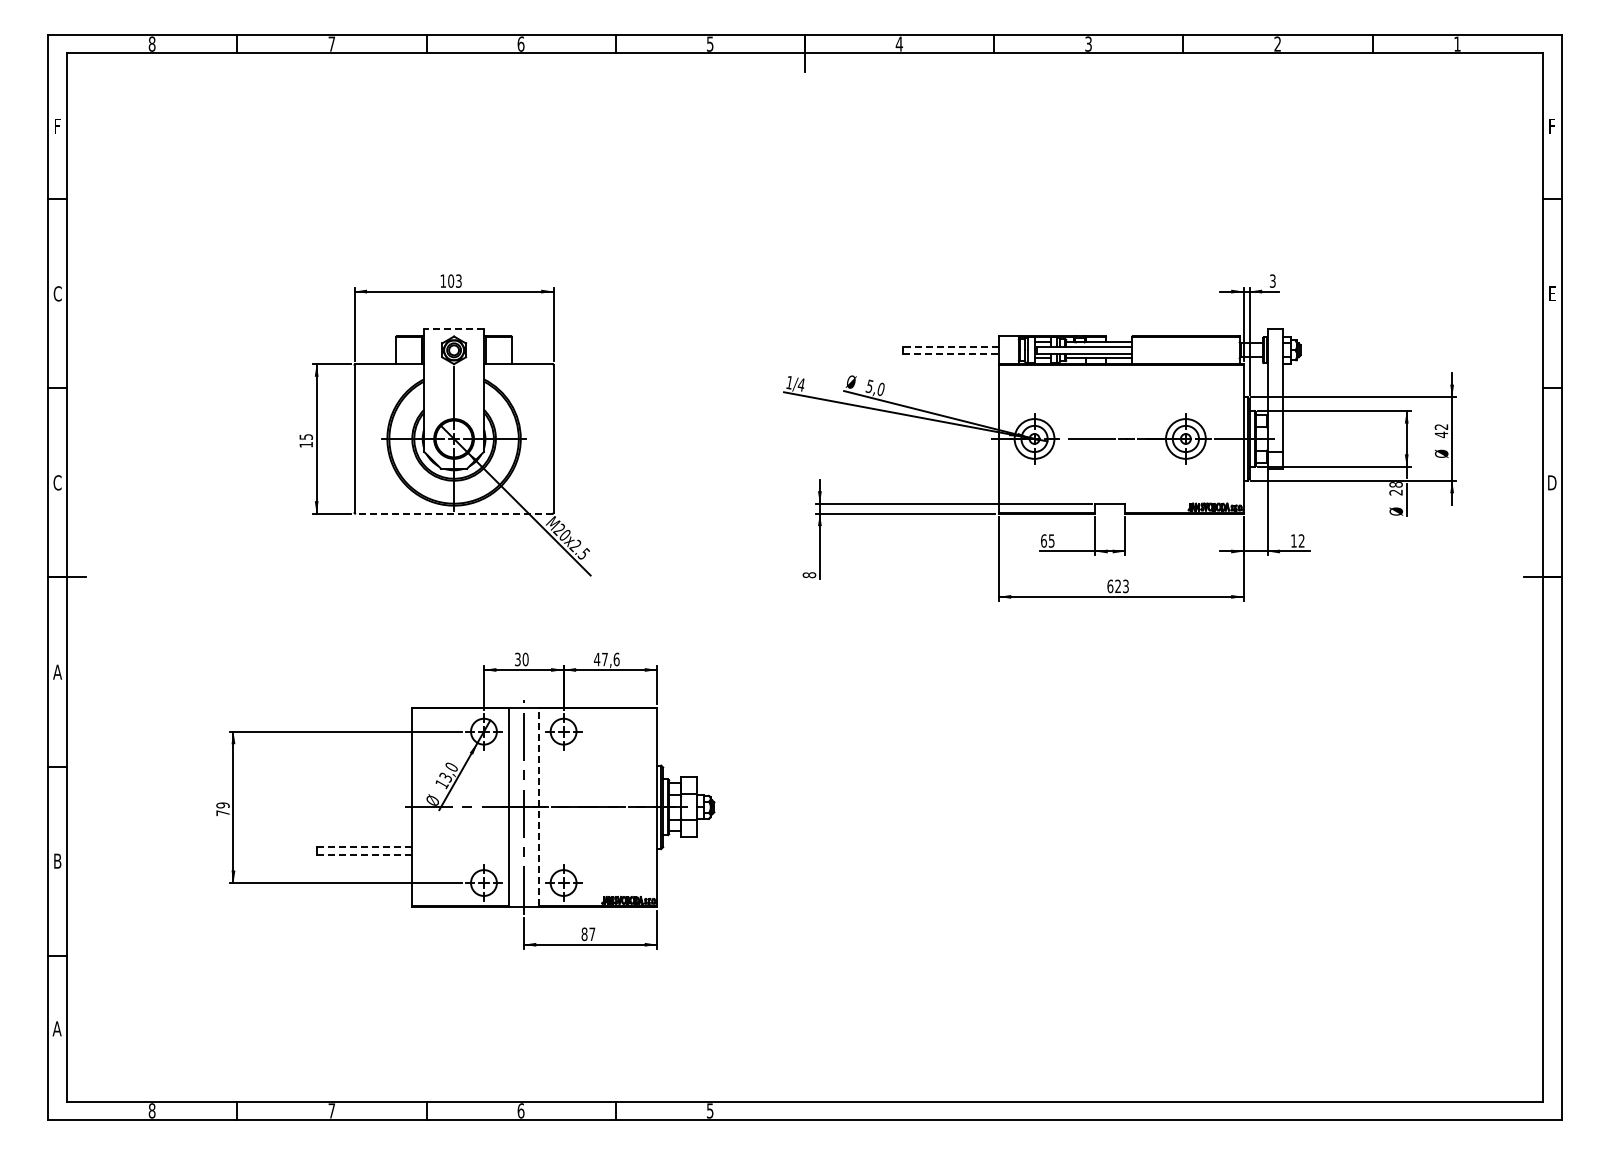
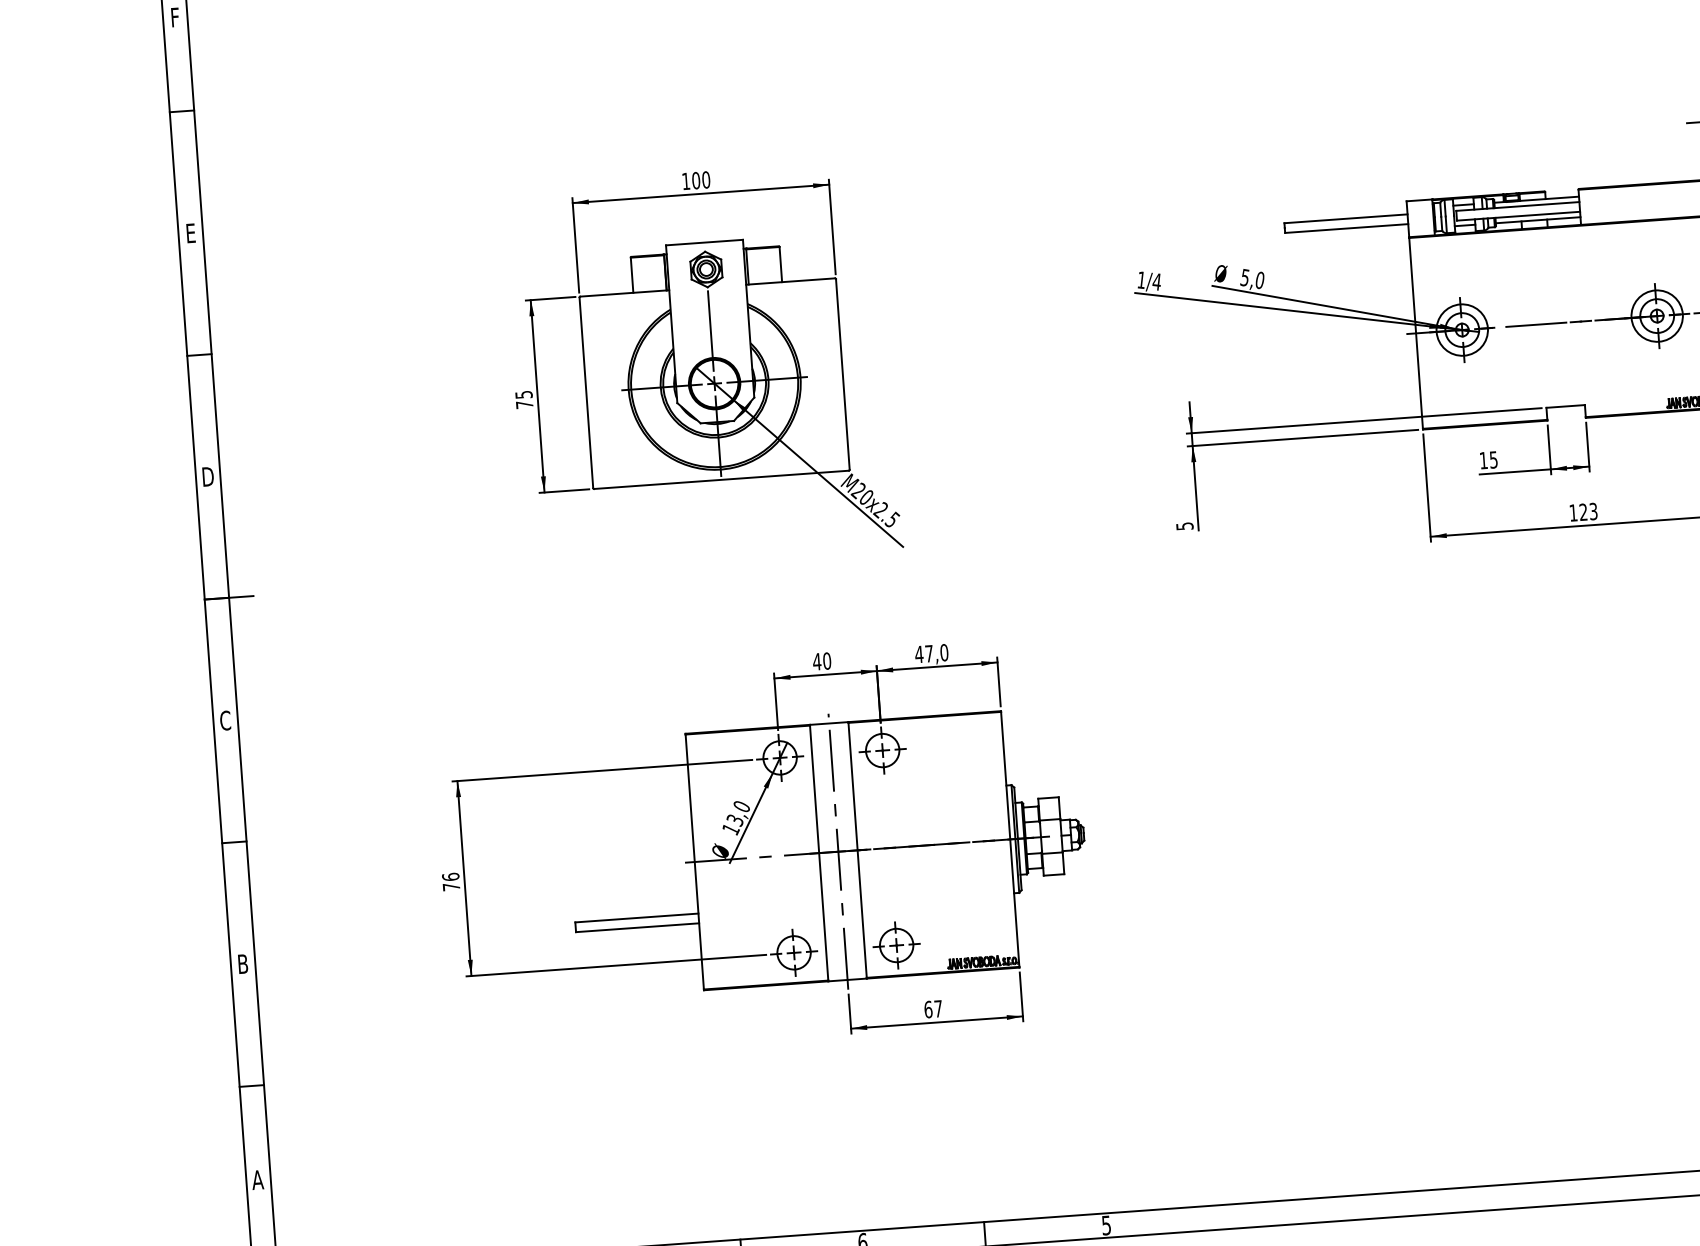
text: (458, 280) -> (705, 179), 103 -> 100
text: (57, 293) -> (190, 232), C -> E
line: (454, 329) -> (705, 242), dashed -> solid
line: (950, 346) -> (1345, 218), dashed -> solid
line: (950, 354) -> (1346, 229), dashed -> solid
text: (305, 444) -> (523, 404), 15 -> 75
text: (57, 482) -> (207, 476), C -> D
line: (454, 513) -> (722, 479), dashed -> solid
text: (1043, 540) -> (1483, 460), 65 -> 15
text: (809, 575) -> (1184, 526), 8 -> 5
text: (1110, 586) -> (1573, 513), 623 -> 123
text: (616, 658) -> (944, 651), 47,6 -> 47,0
text: (517, 659) -> (816, 661), 30 -> 40
text: (57, 671) -> (225, 719), A -> C
text: (222, 805) -> (450, 877), 79 -> 76
line: (538, 807) -> (857, 850), dashed -> solid
line: (364, 847) -> (636, 918), dashed -> solid
line: (364, 854) -> (637, 927), dashed -> solid
text: (584, 933) -> (928, 1008), 87 -> 67

